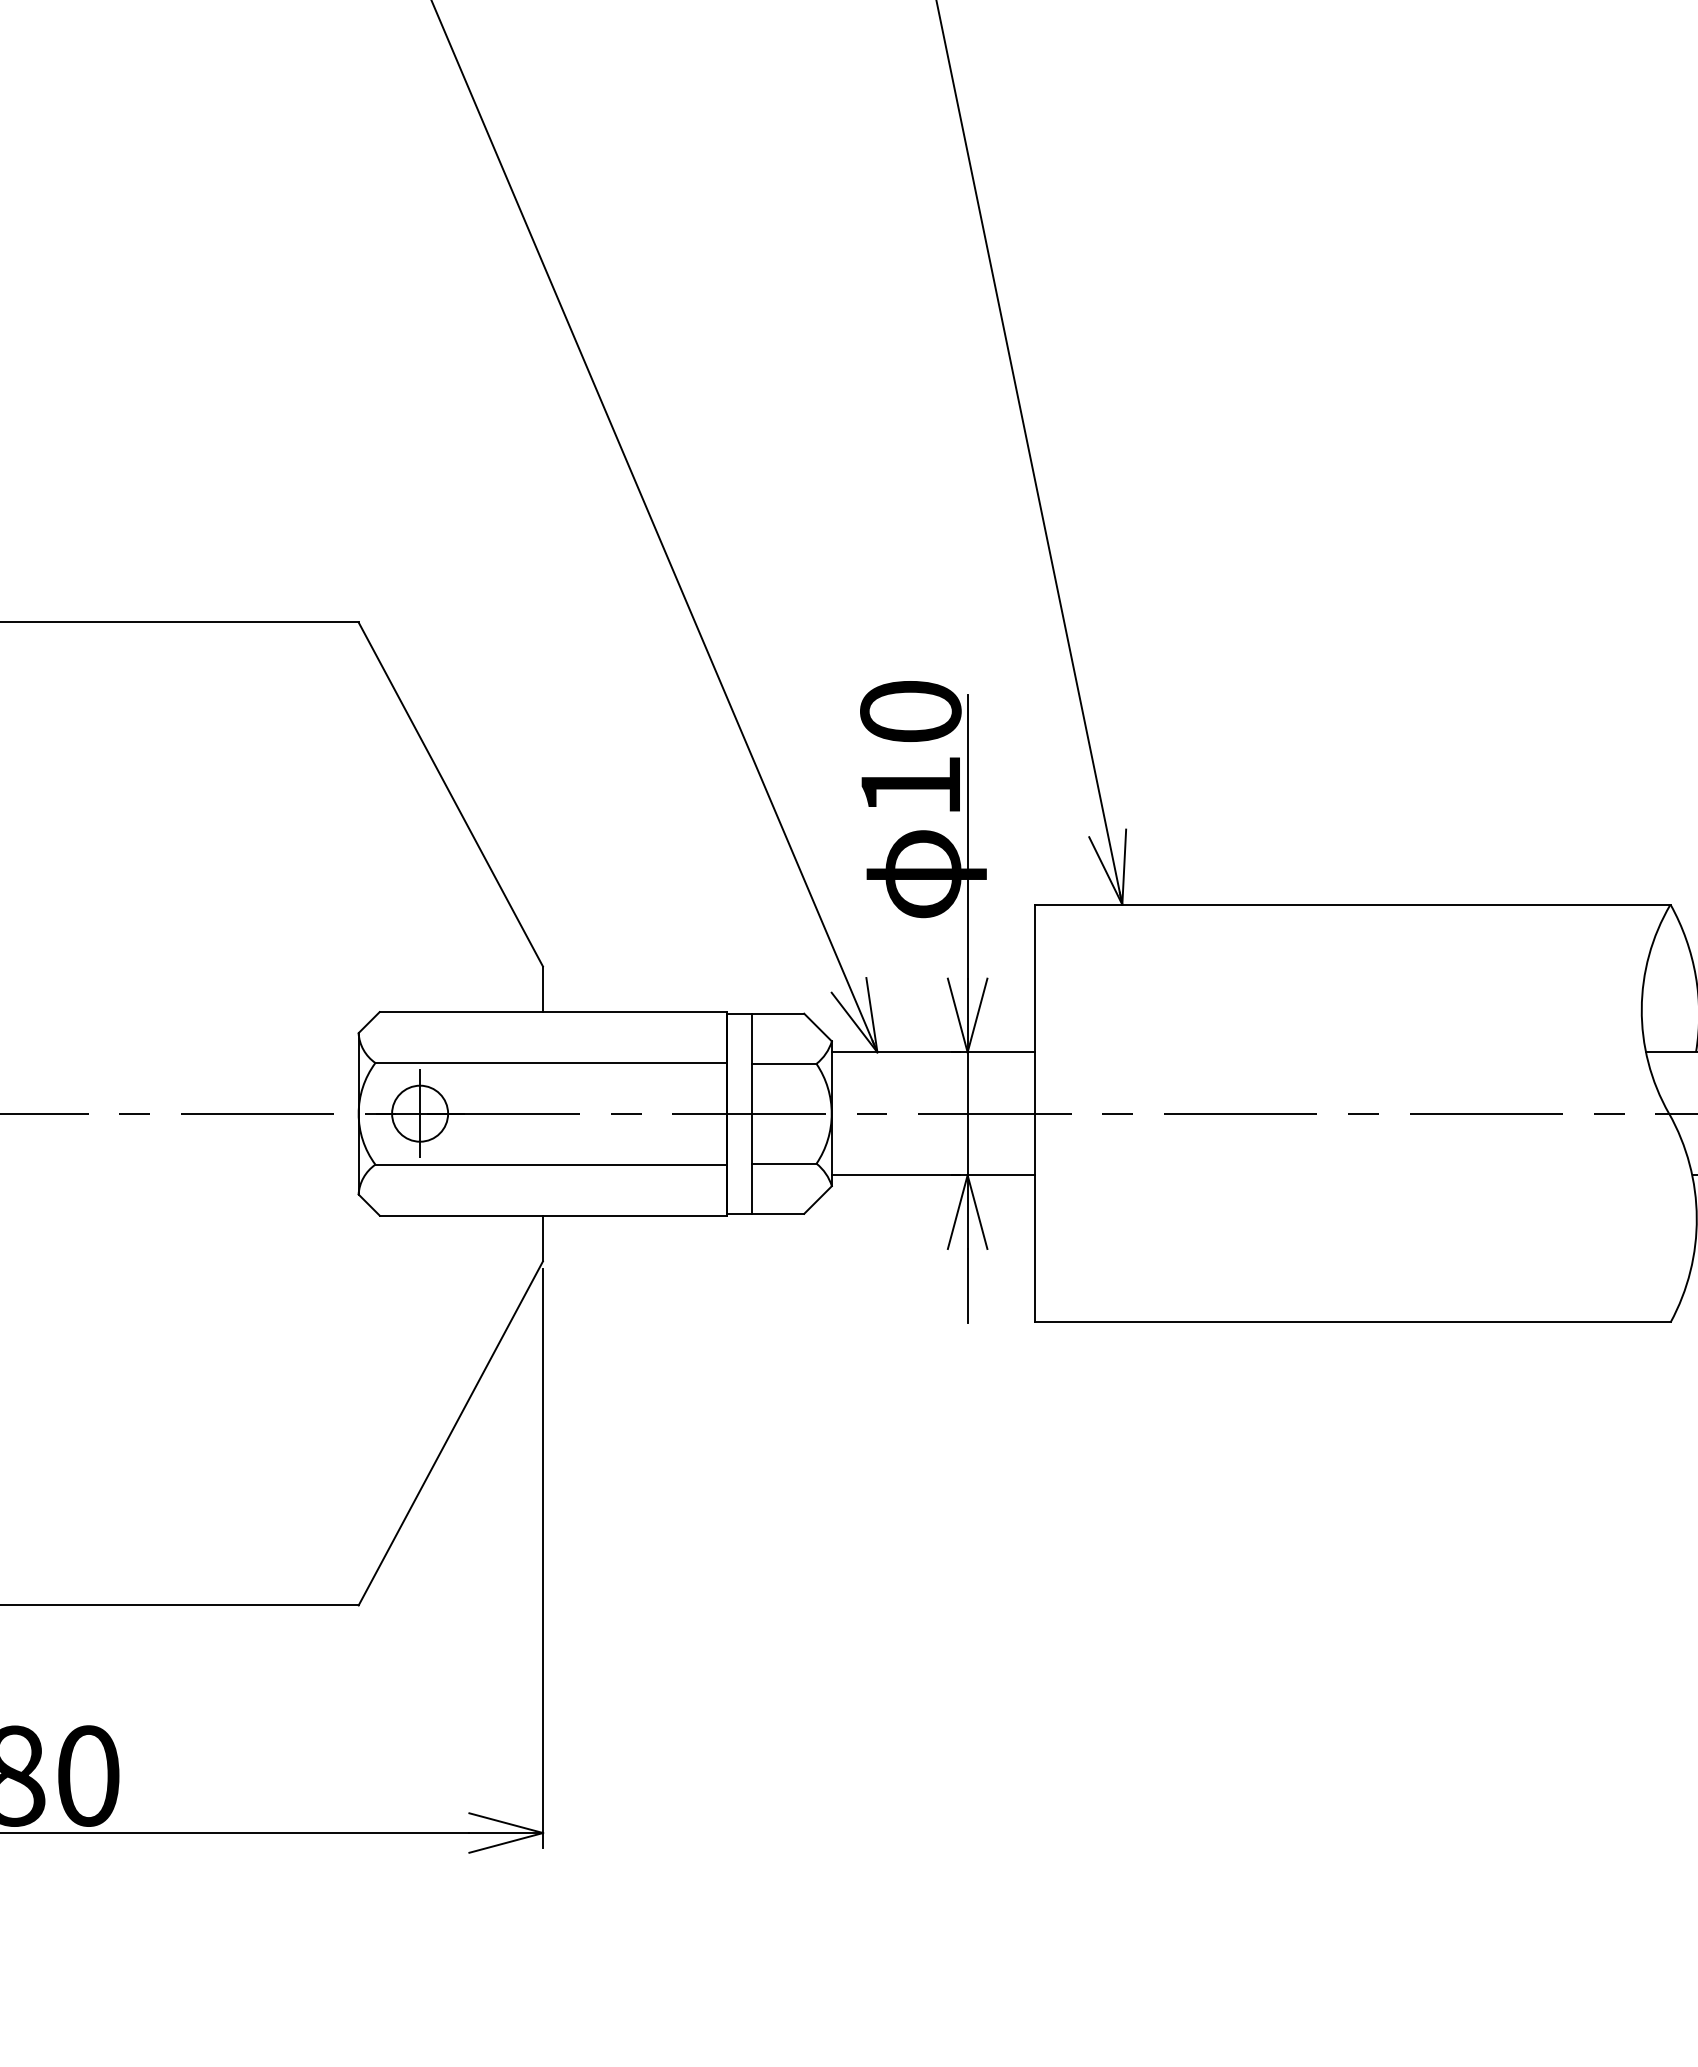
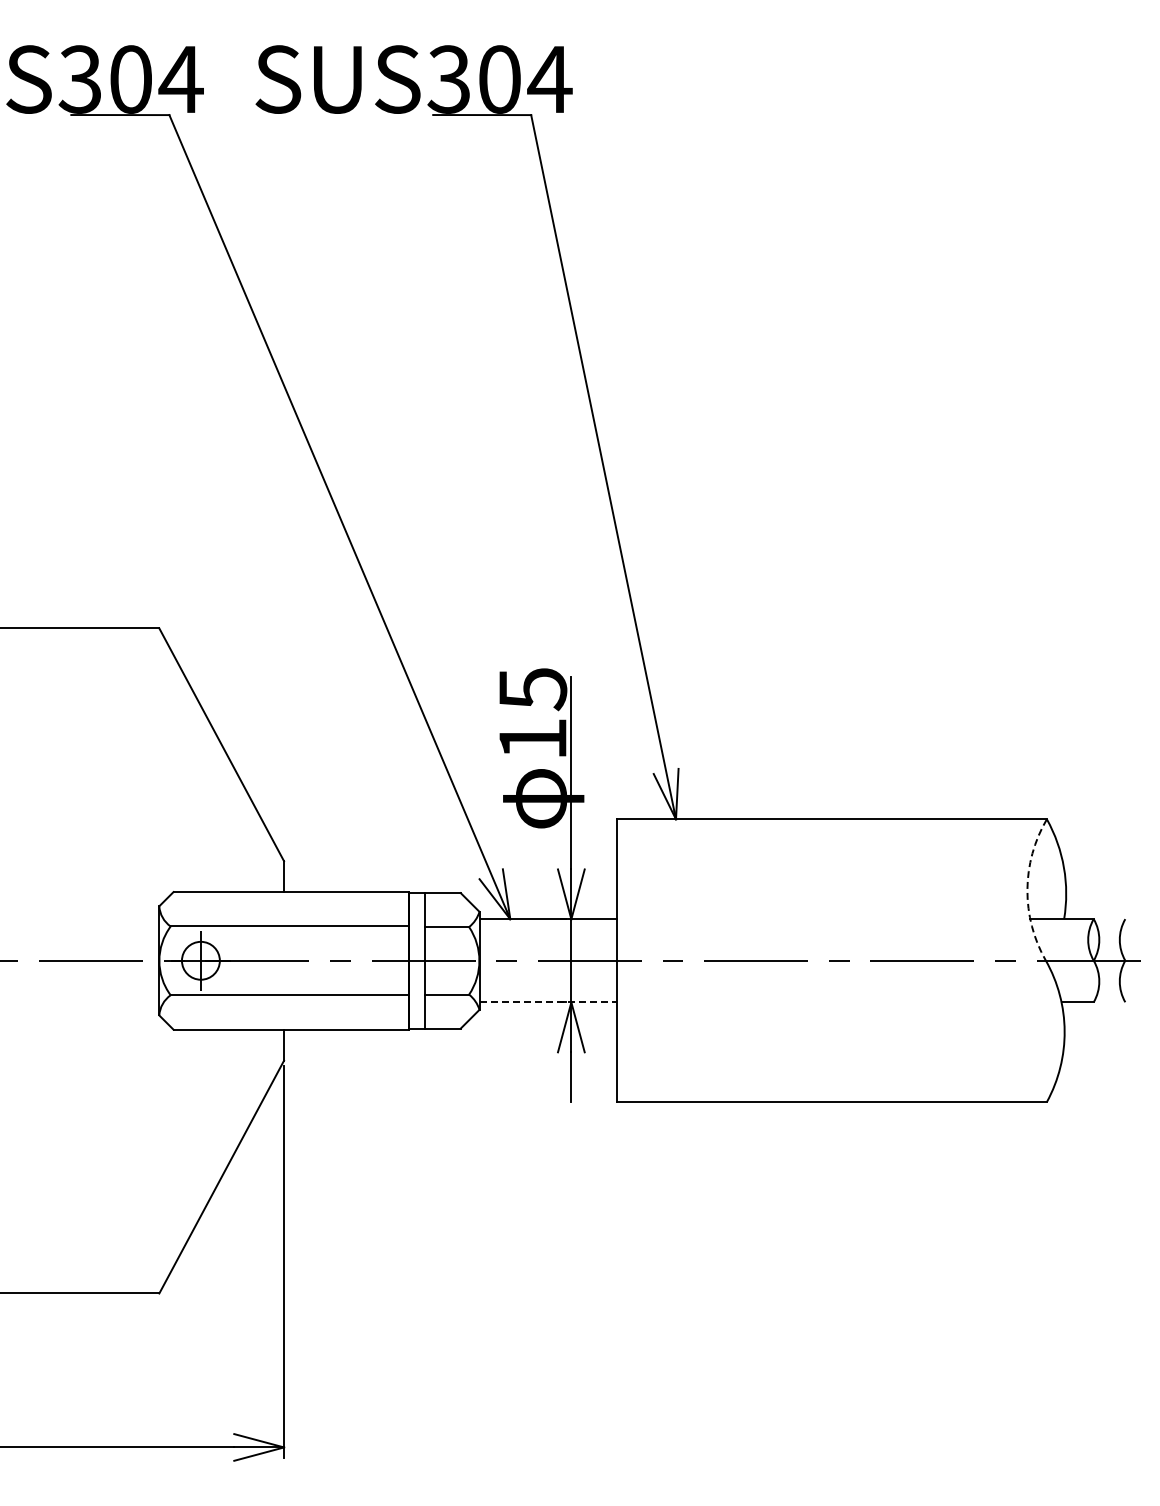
text: (910, 712) -> (532, 689), 10 -> 15
arc: (1641, 1008) -> (1027, 889), solid -> dashed
line: (933, 1175) -> (548, 1002), solid -> dashed

